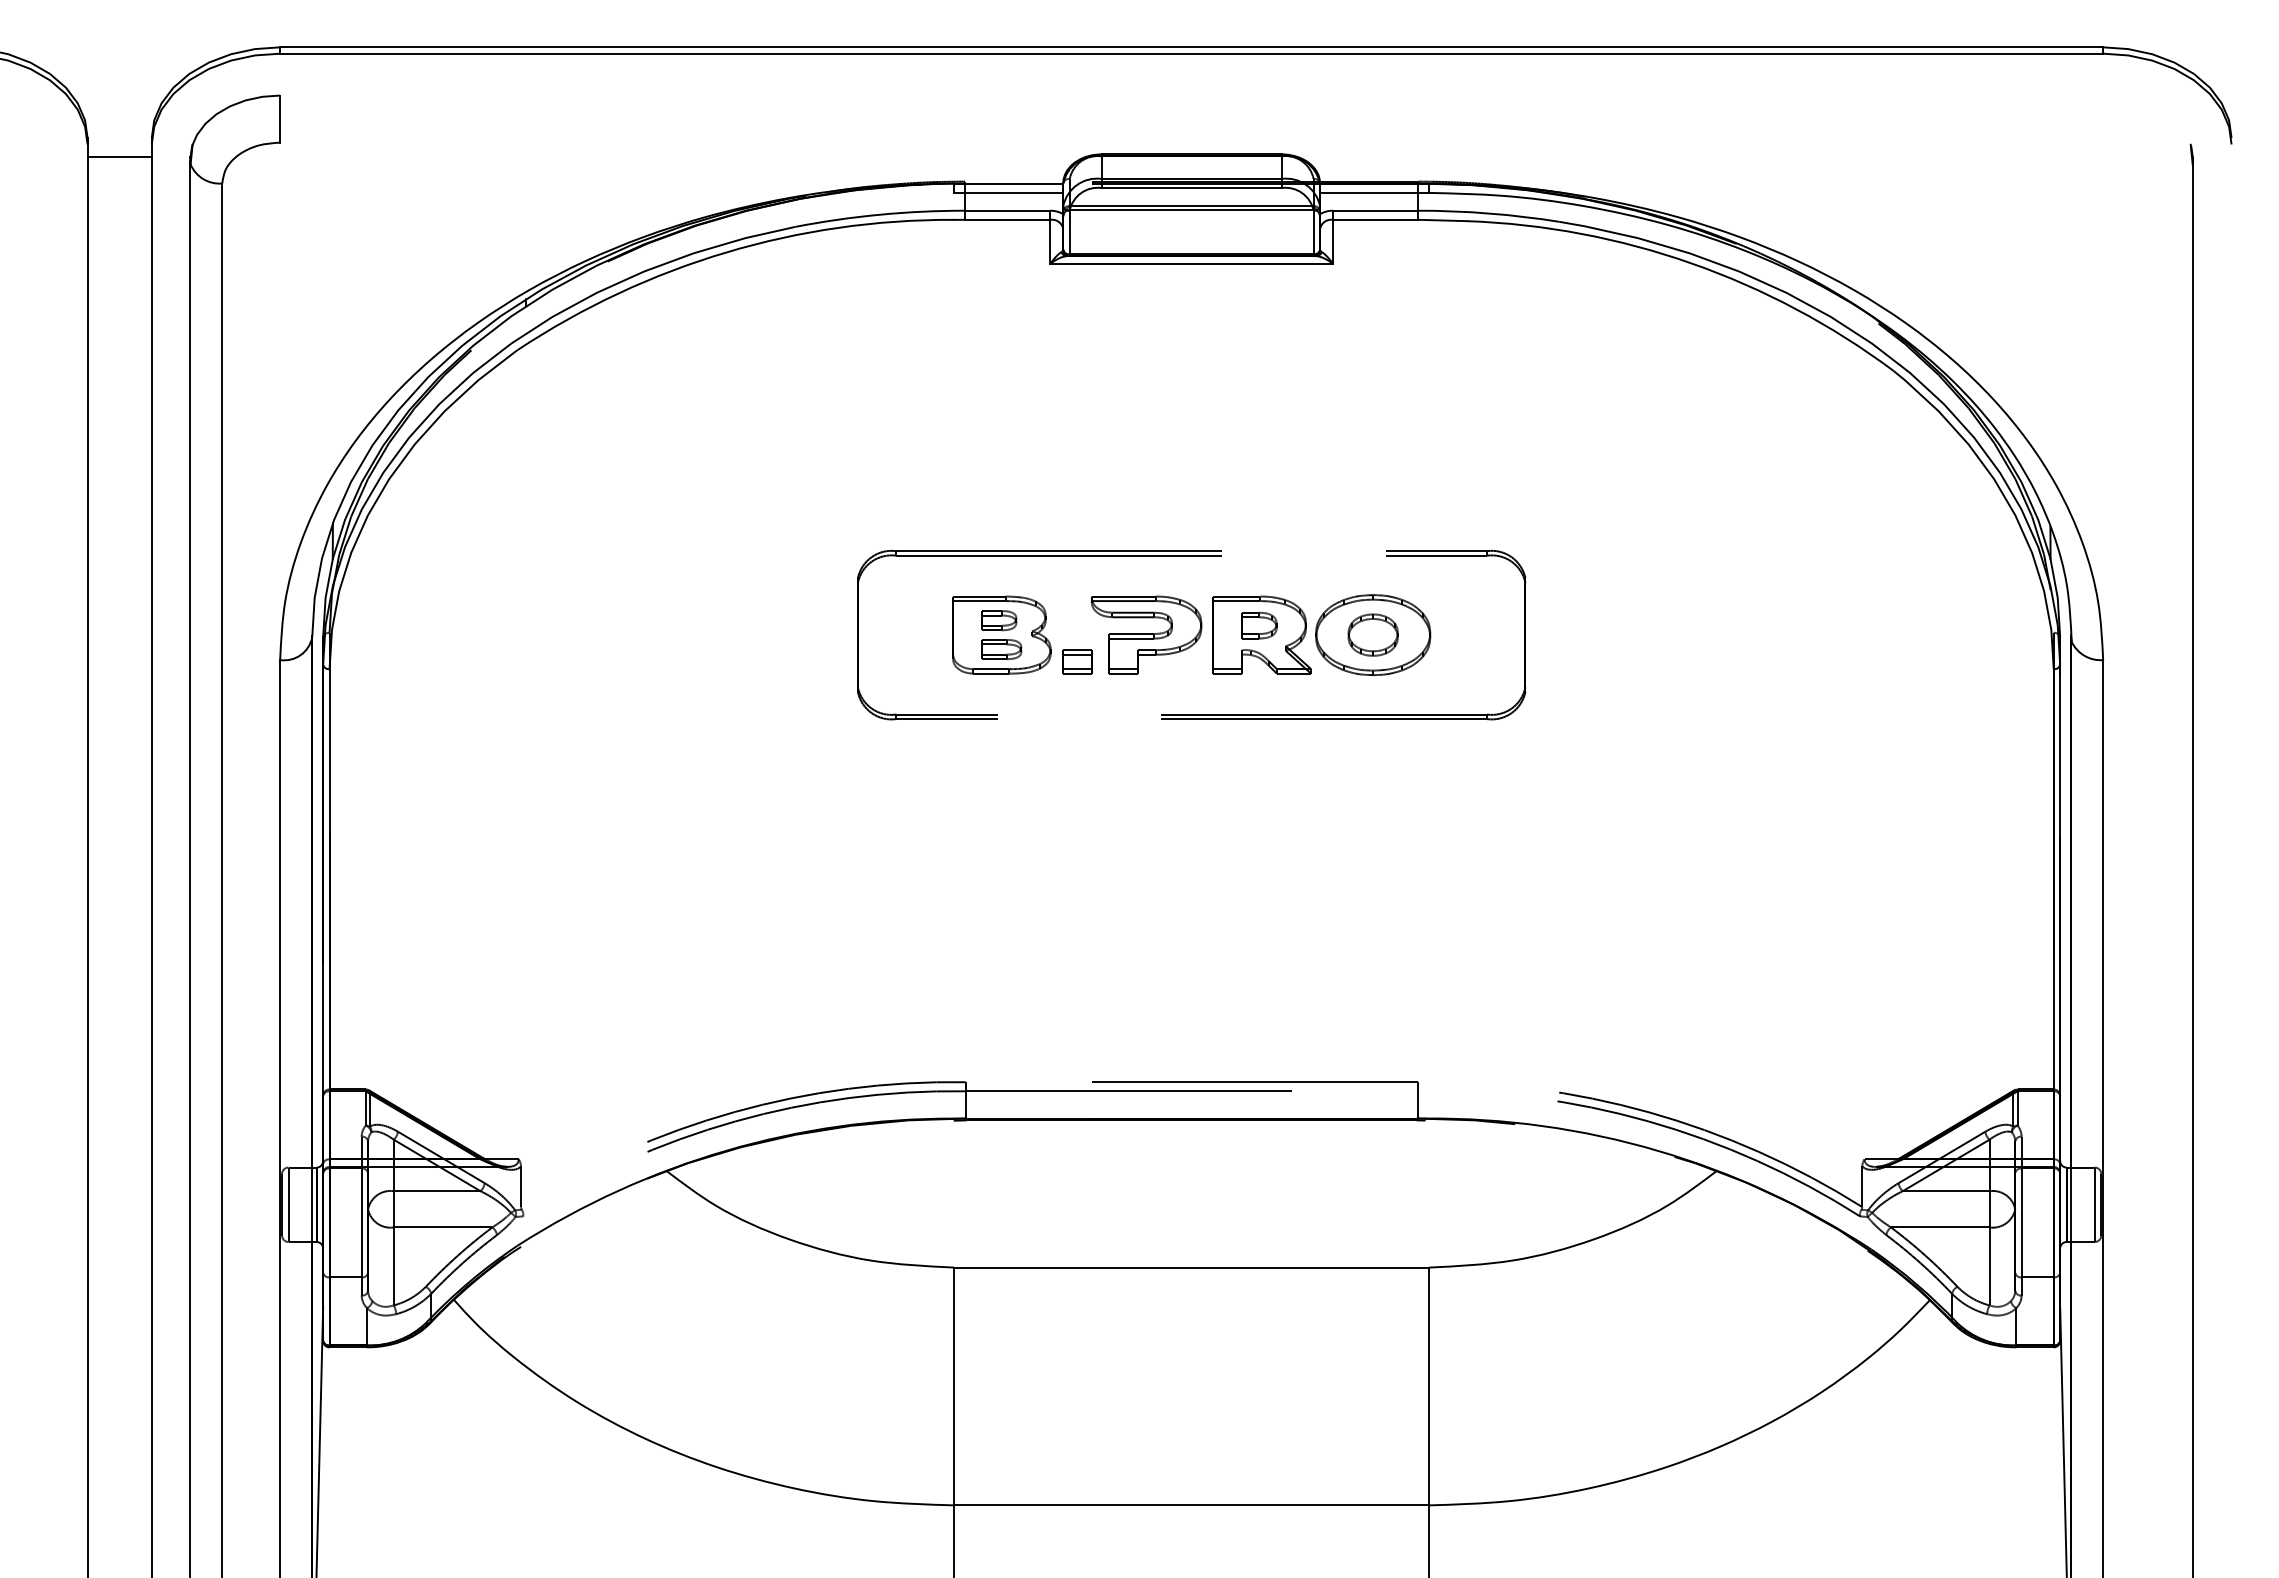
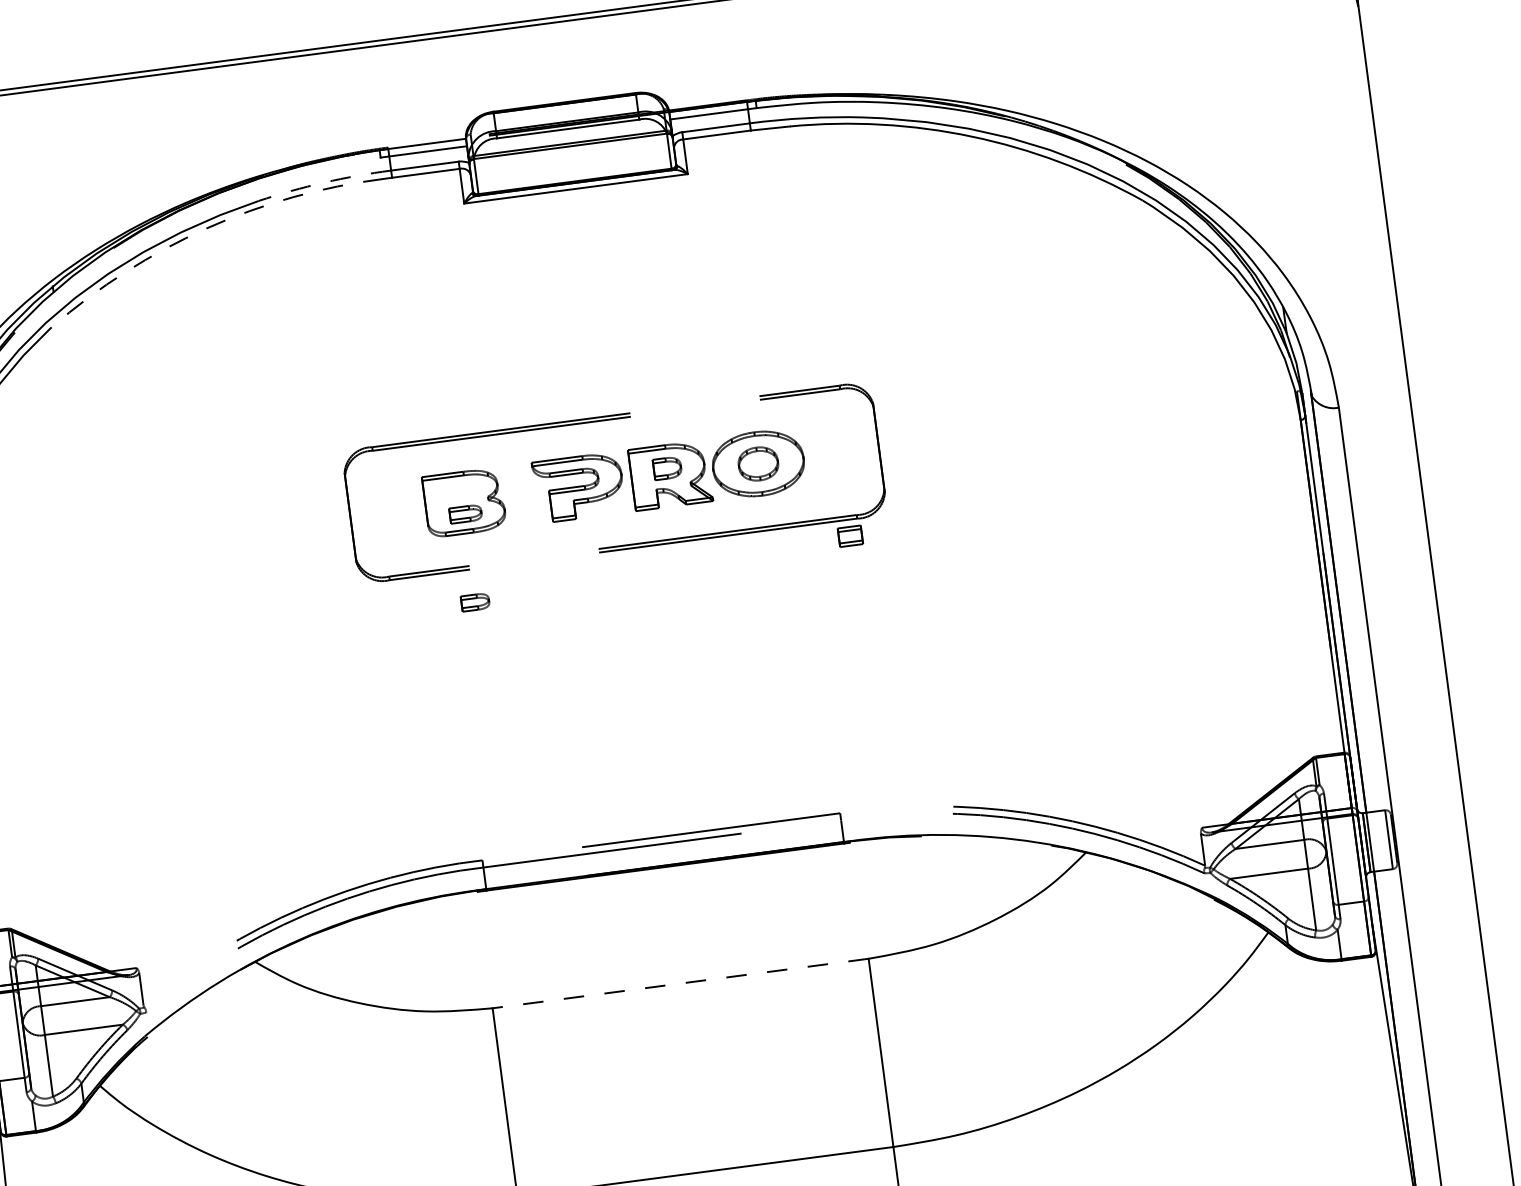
arc: (879, 214) -> (323, 182), solid -> dashed
arc: (726, 252) -> (206, 228), solid -> dashed
part: (999, 620) -> (475, 602), moved
part: (1077, 661) -> (850, 535), moved
line: (1191, 1267) -> (680, 983), solid -> dashed

